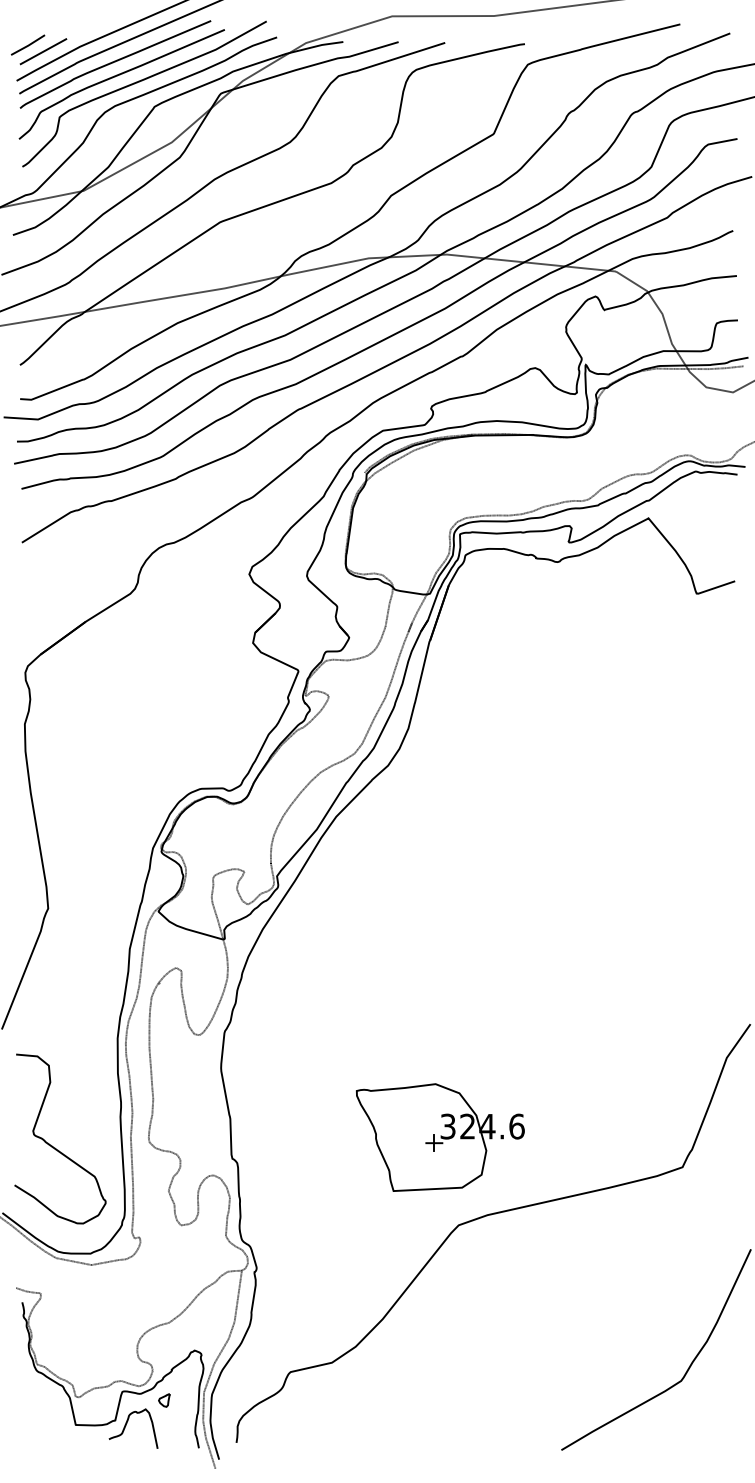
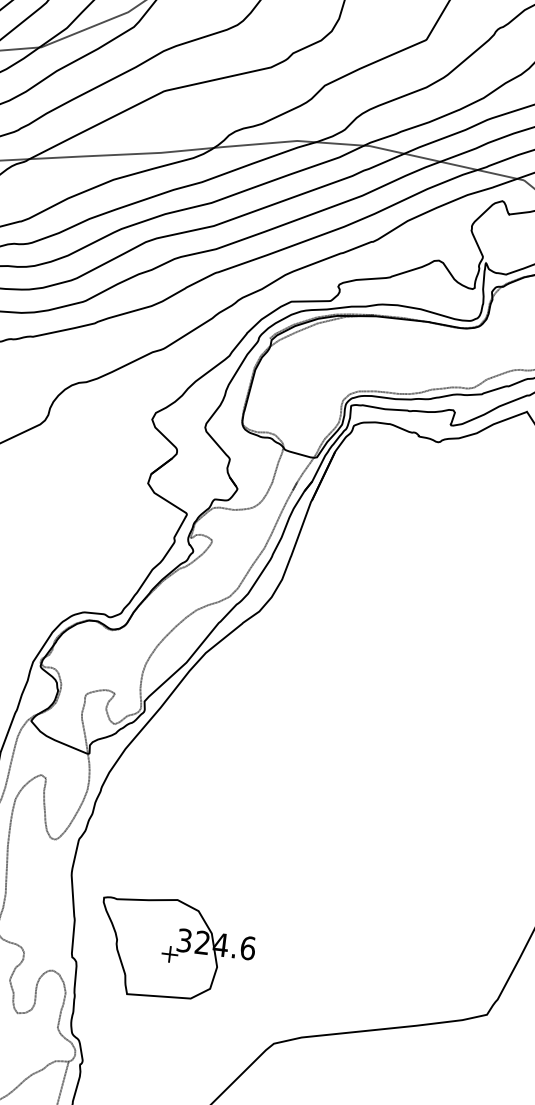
part: (440, 1137) -> (176, 949), moved

